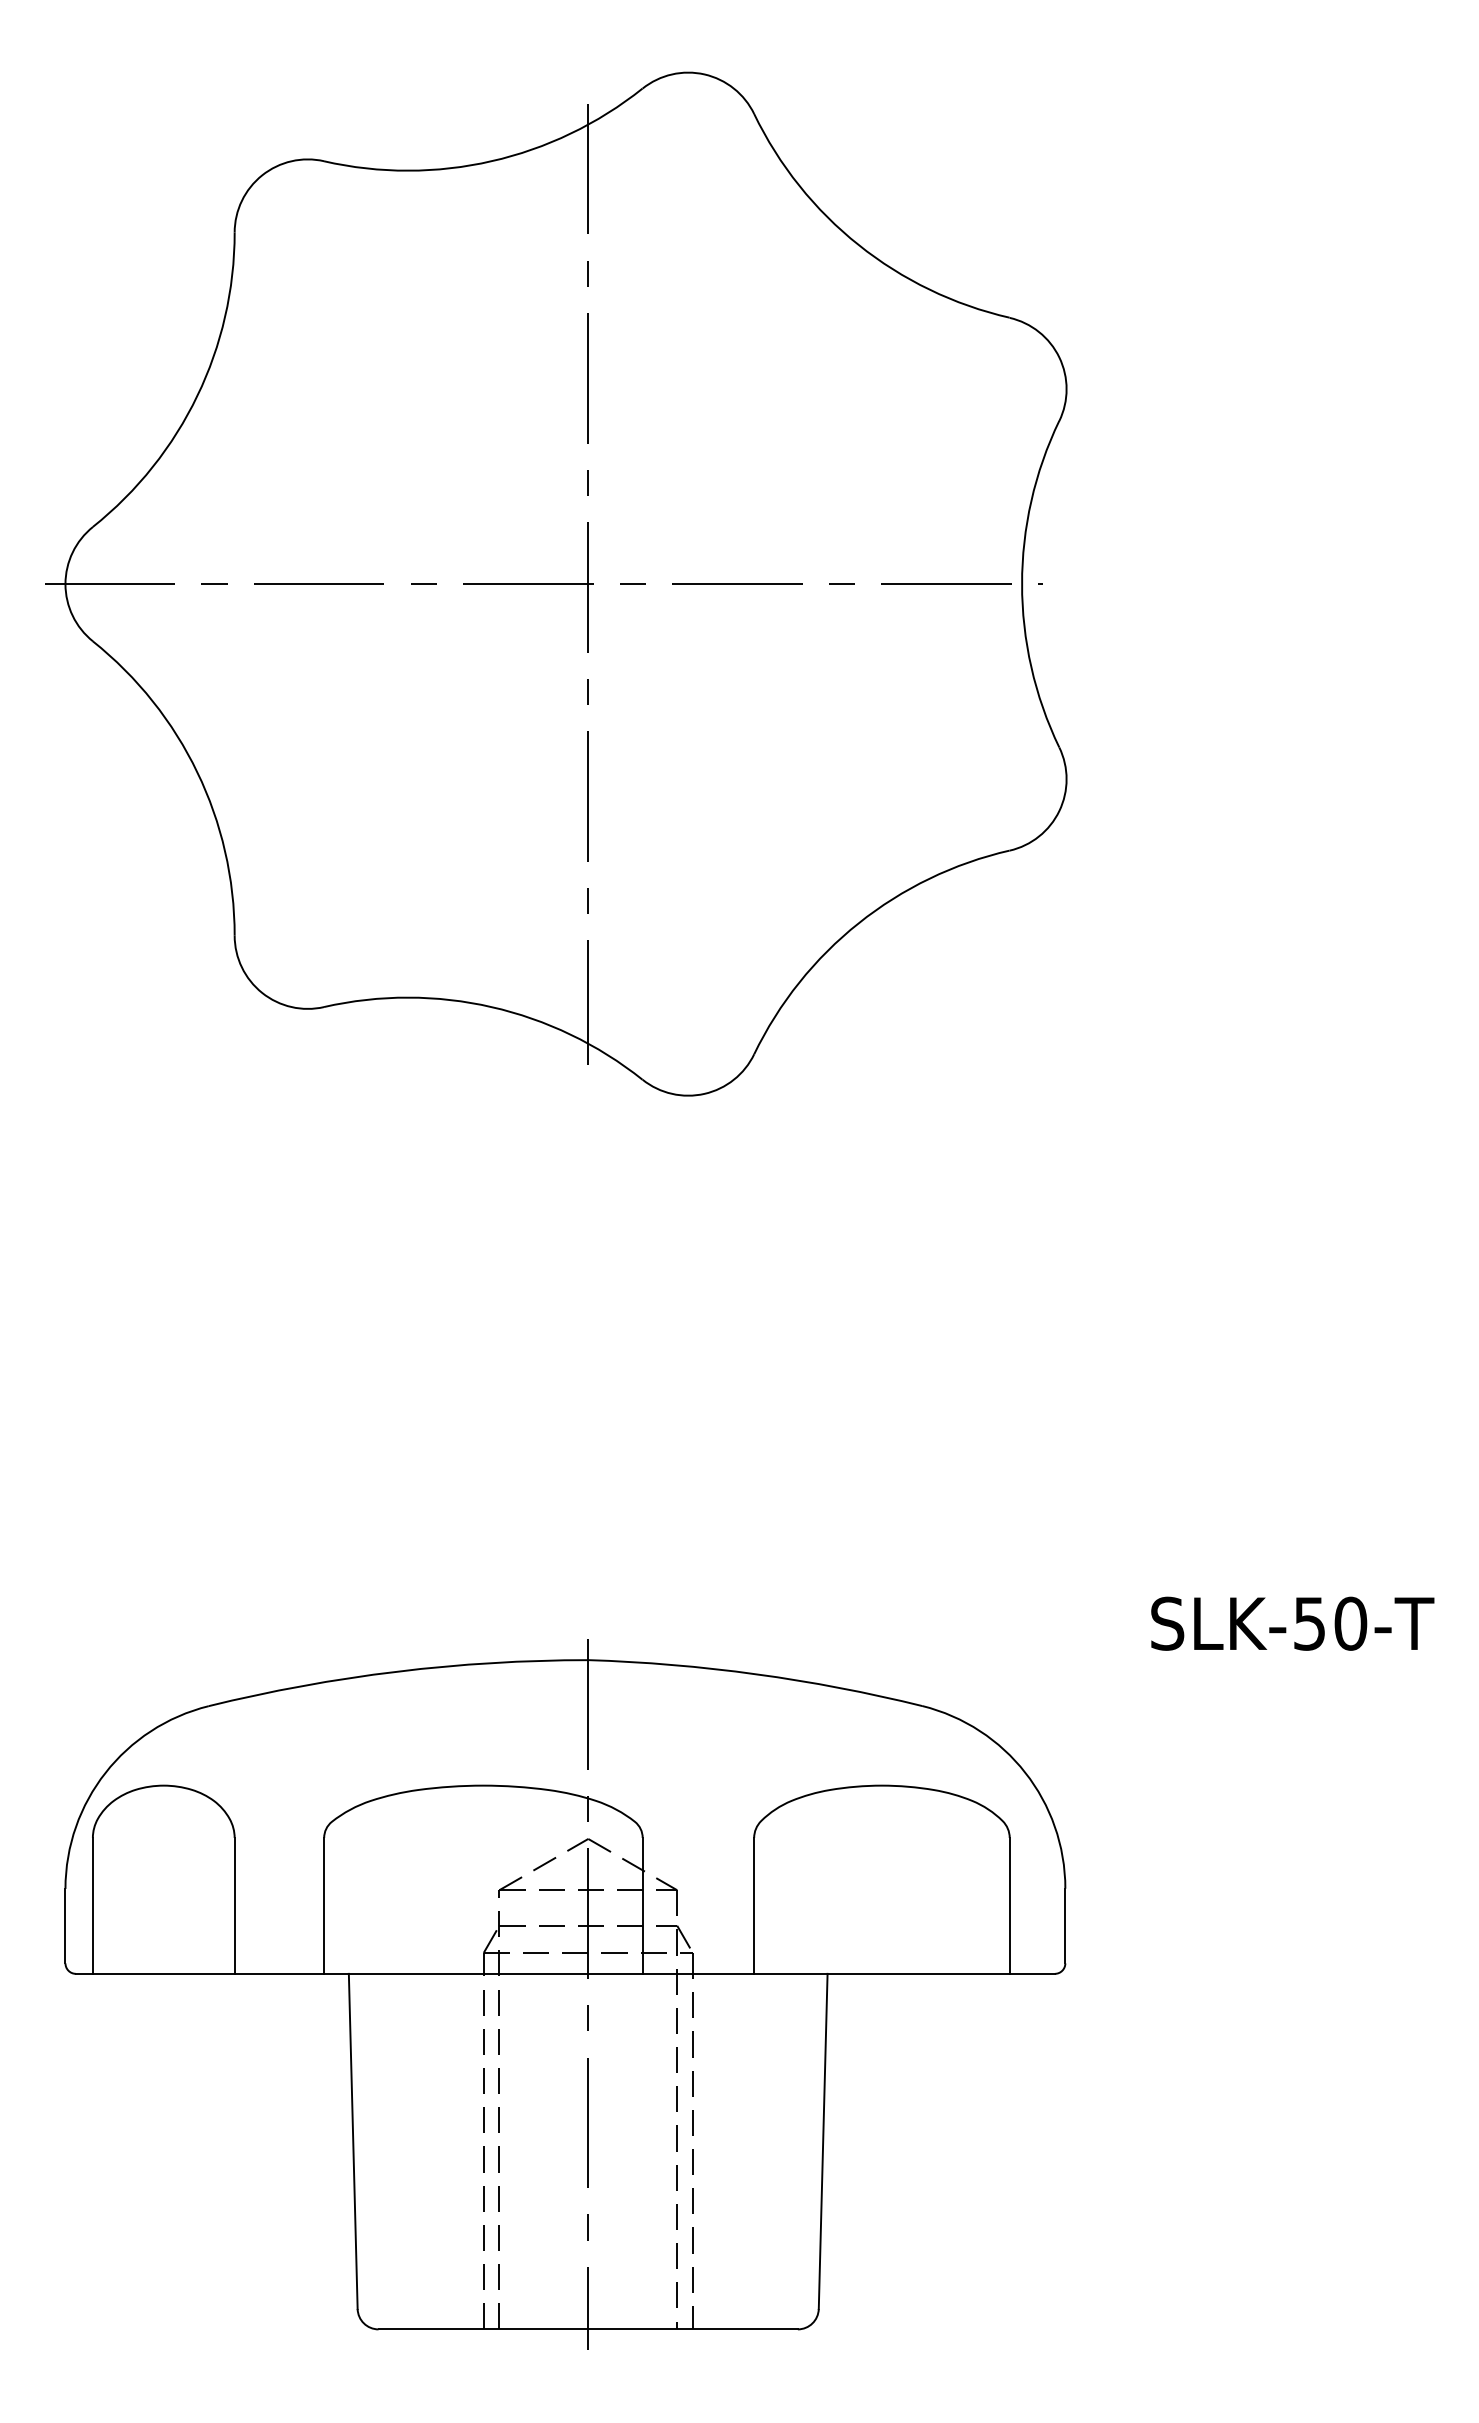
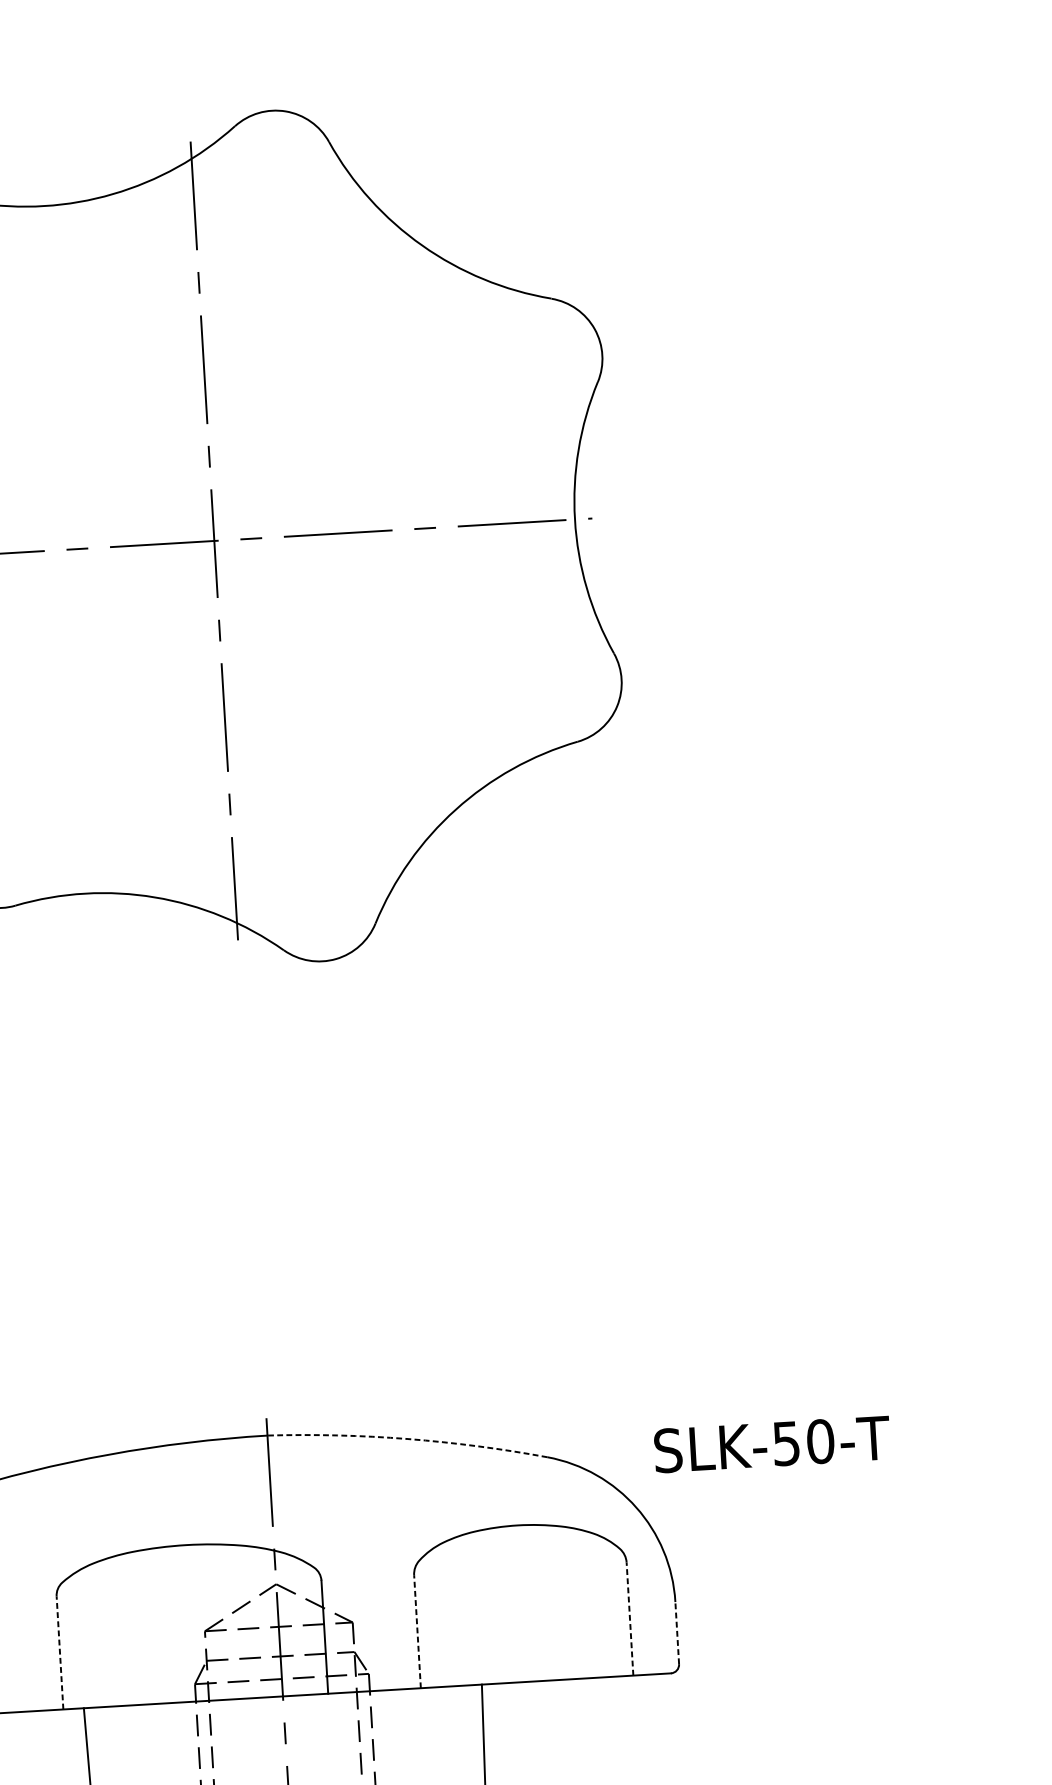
text: (1292, 1623) -> (772, 1444), moved
arc: (756, 1674) -> (408, 1439), solid -> dashed
line: (324, 1905) -> (60, 1652), solid -> dashed
line: (754, 1905) -> (417, 1631), solid -> dashed
line: (1009, 1905) -> (629, 1618), solid -> dashed
line: (1065, 1925) -> (677, 1632), solid -> dashed

